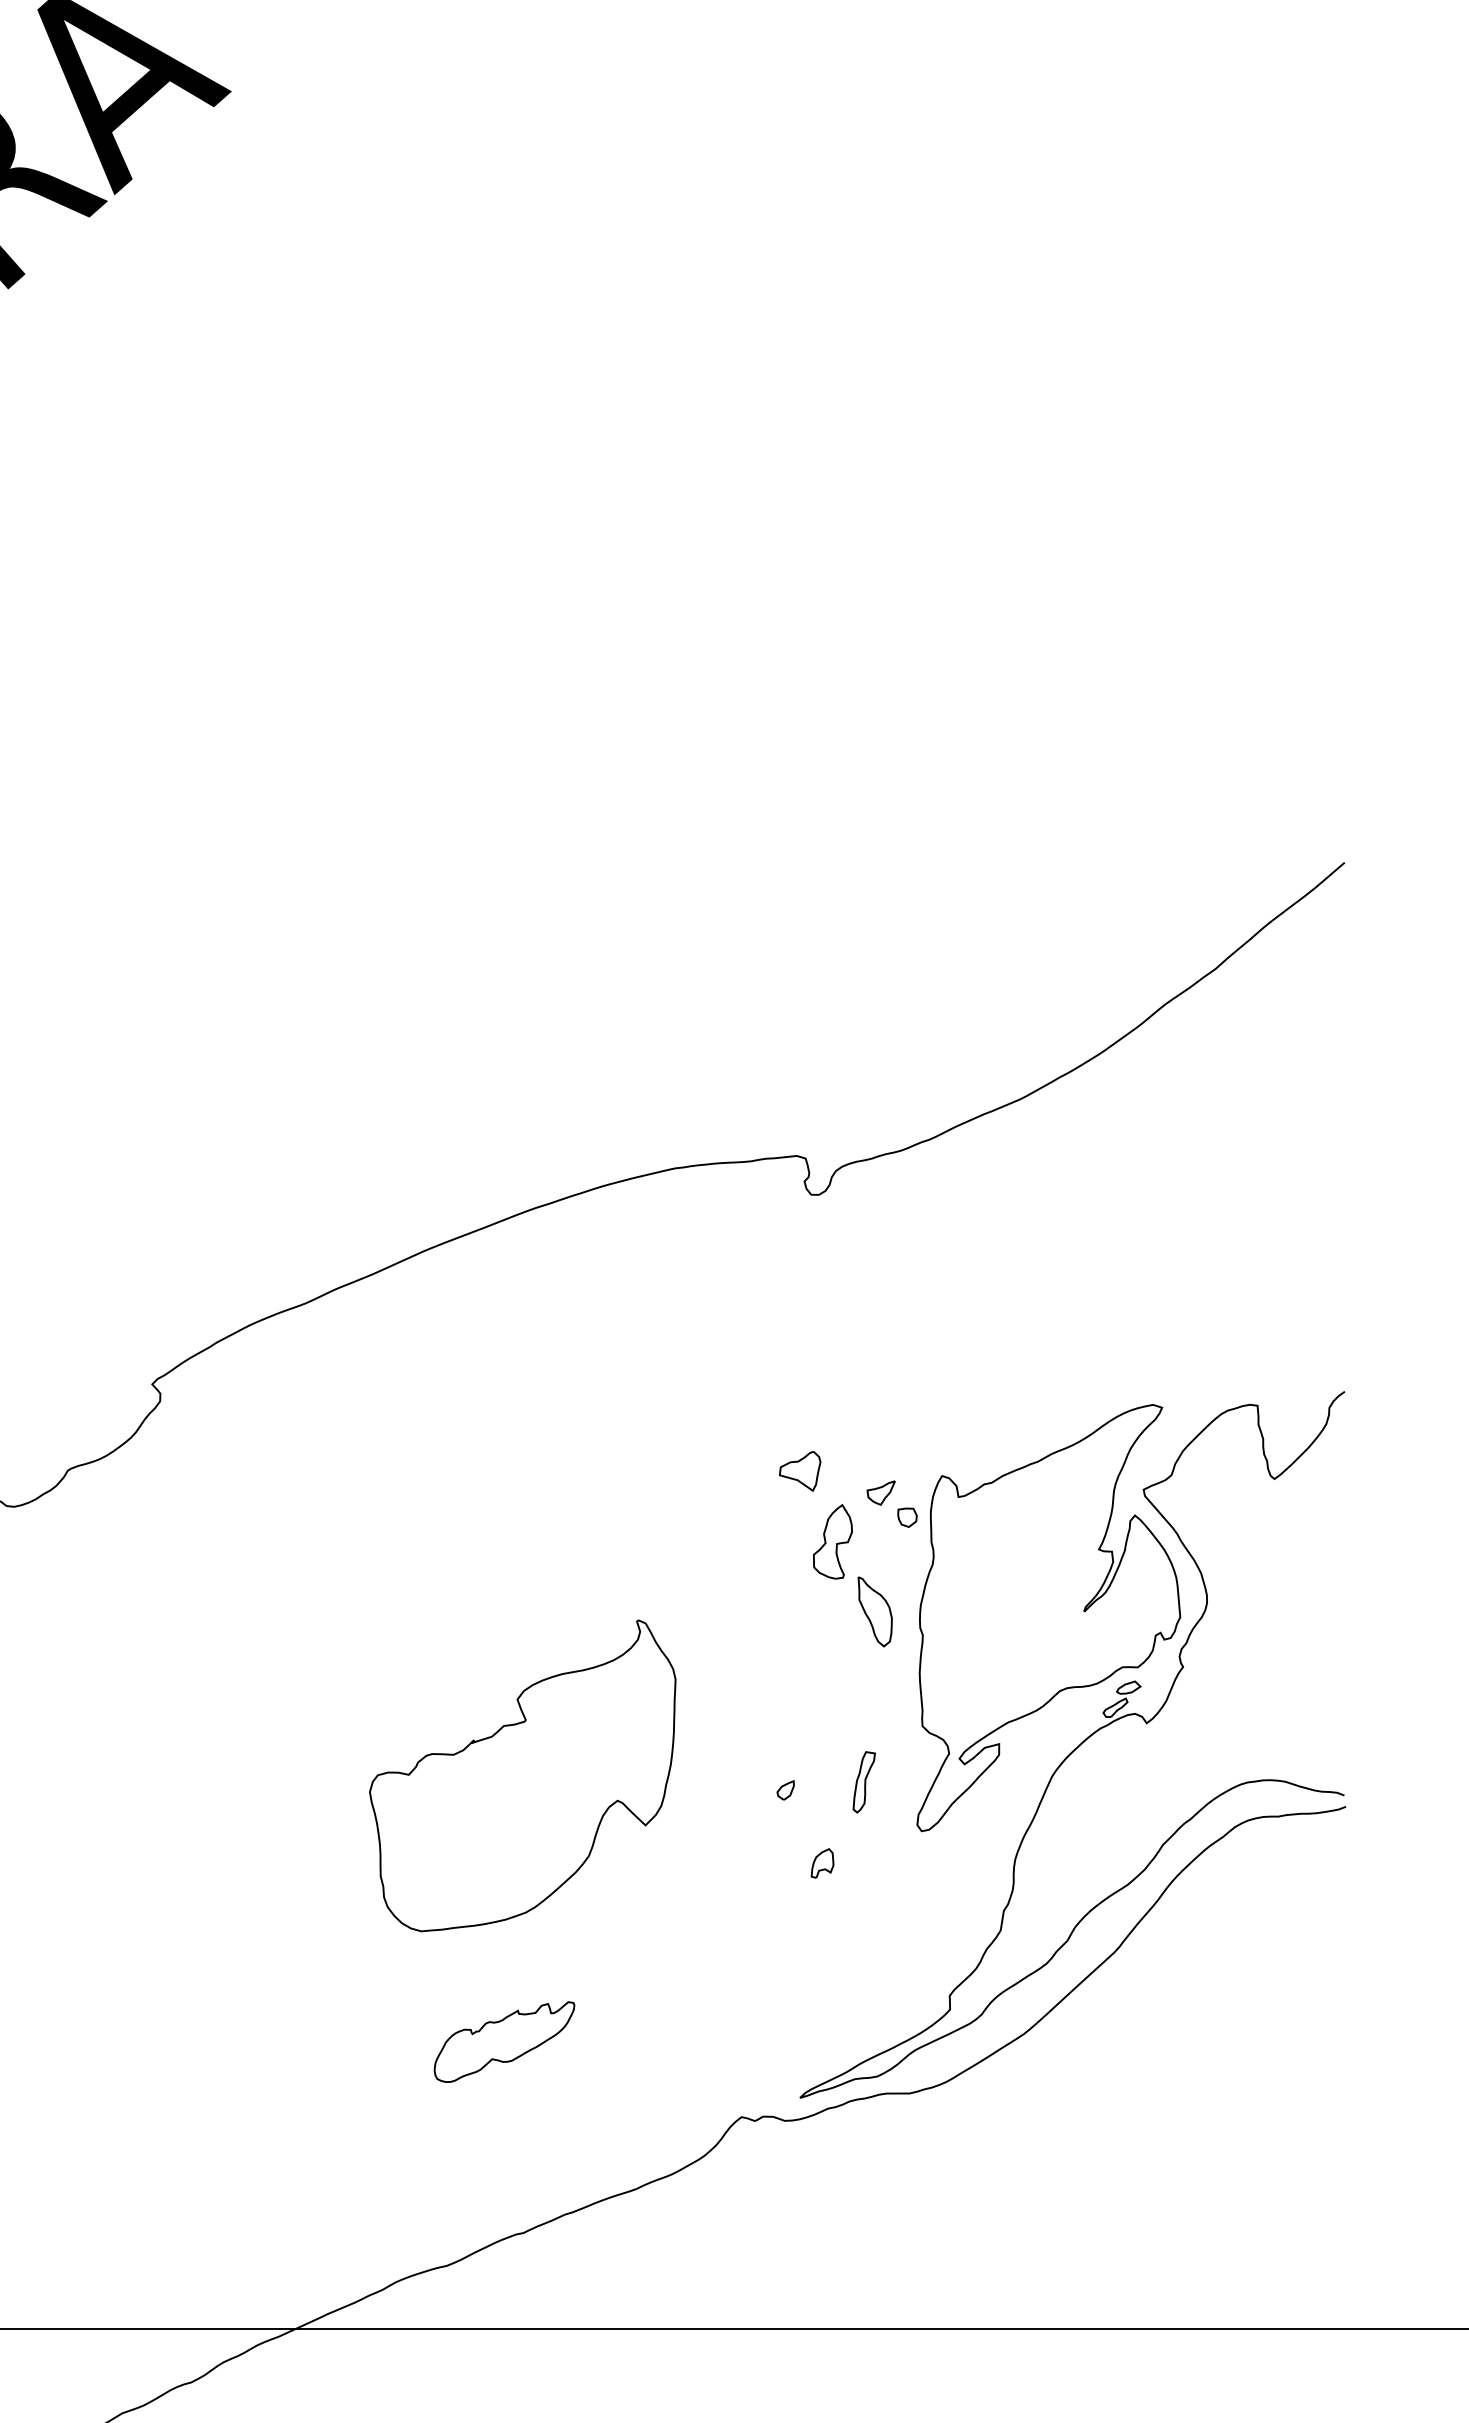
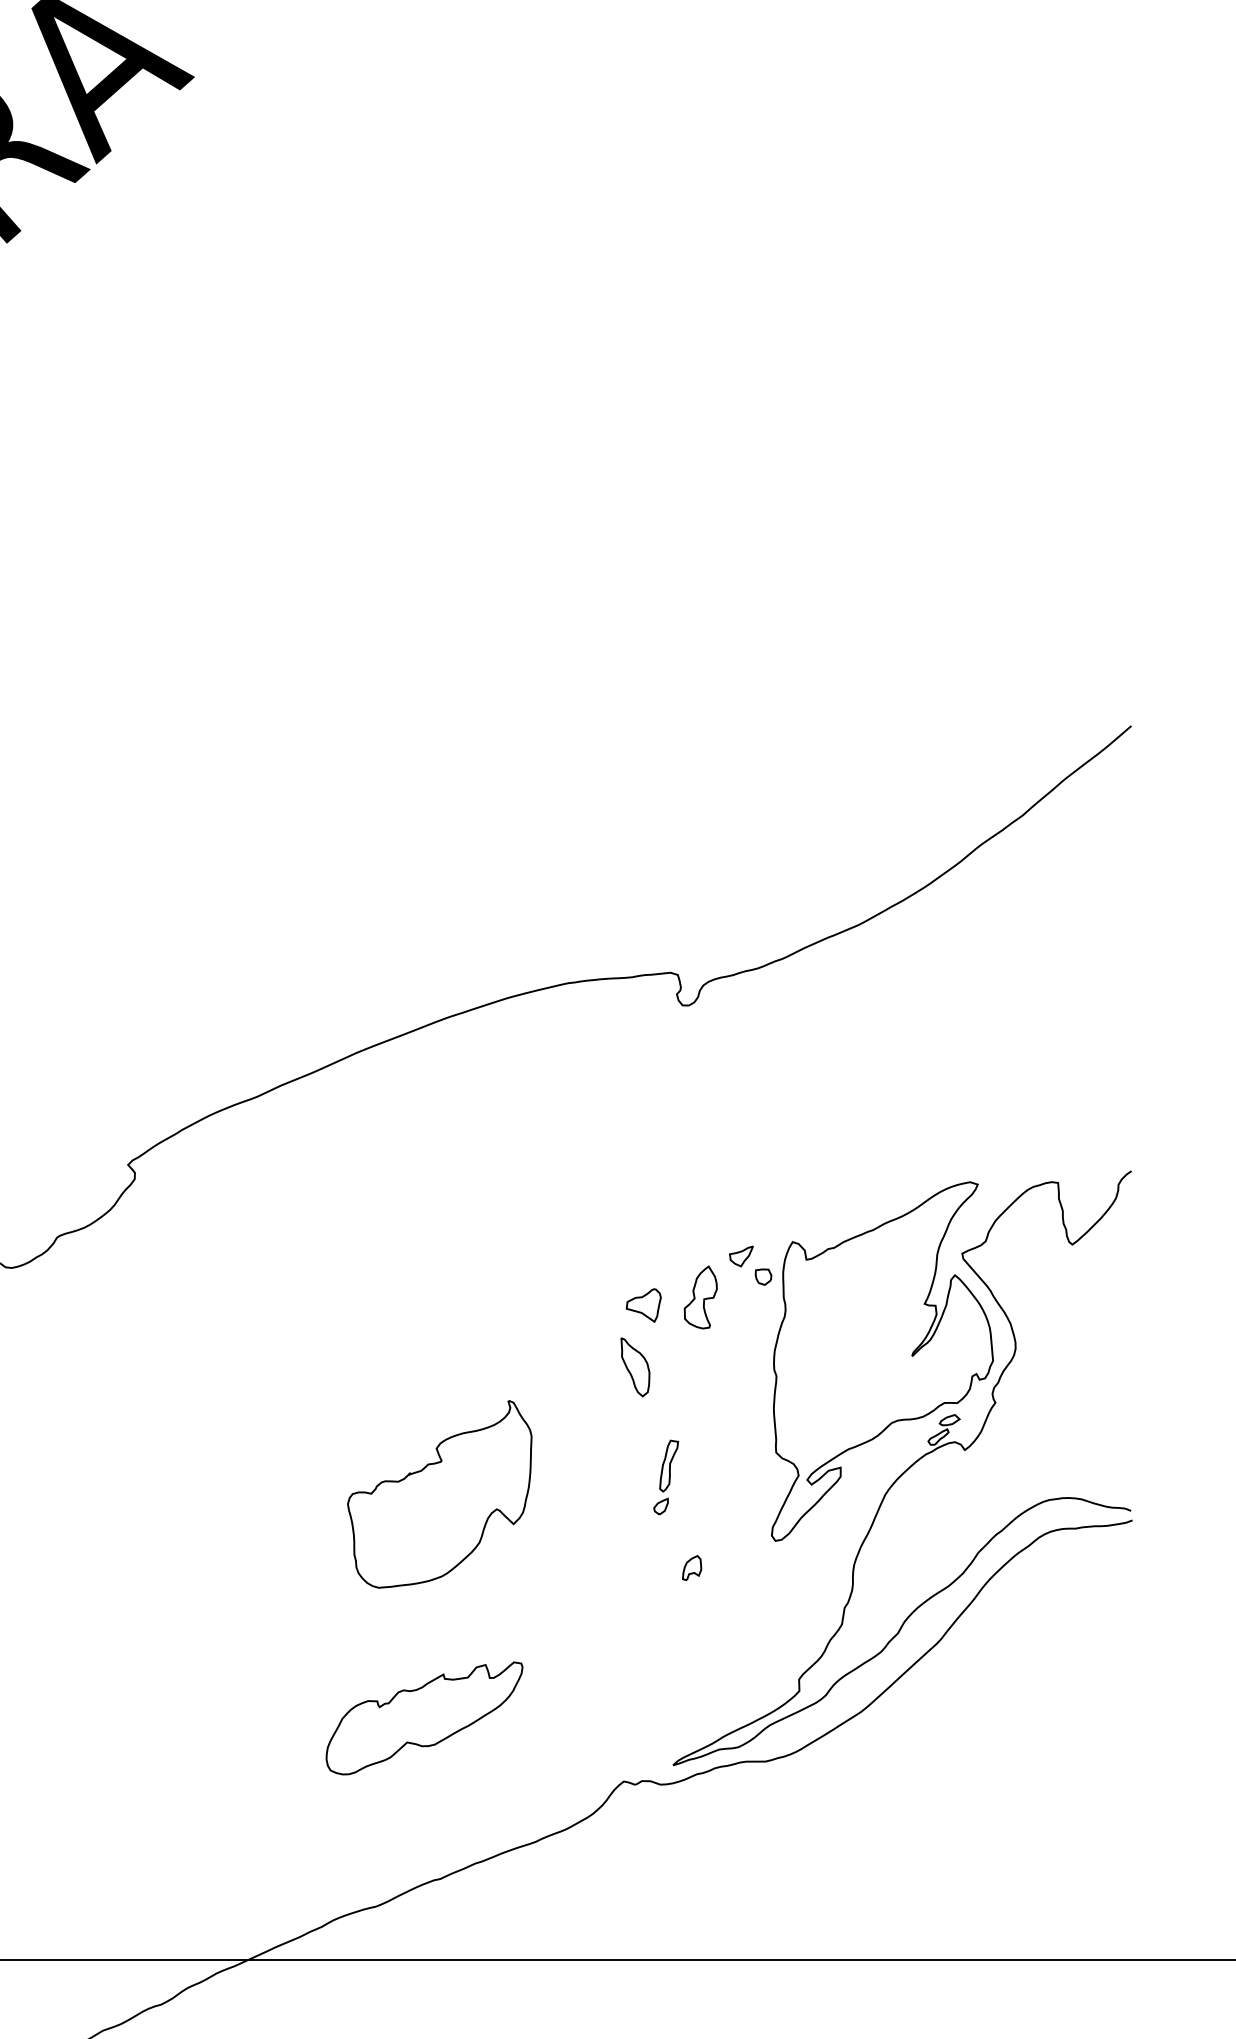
part: (800, 1471) -> (644, 1305), moved
part: (874, 1611) -> (634, 1366), moved
part: (522, 1775) -> (439, 1494), size x0.71
part: (863, 1782) -> (668, 1466), moved
part: (504, 2041) -> (424, 1717), size x1.67

